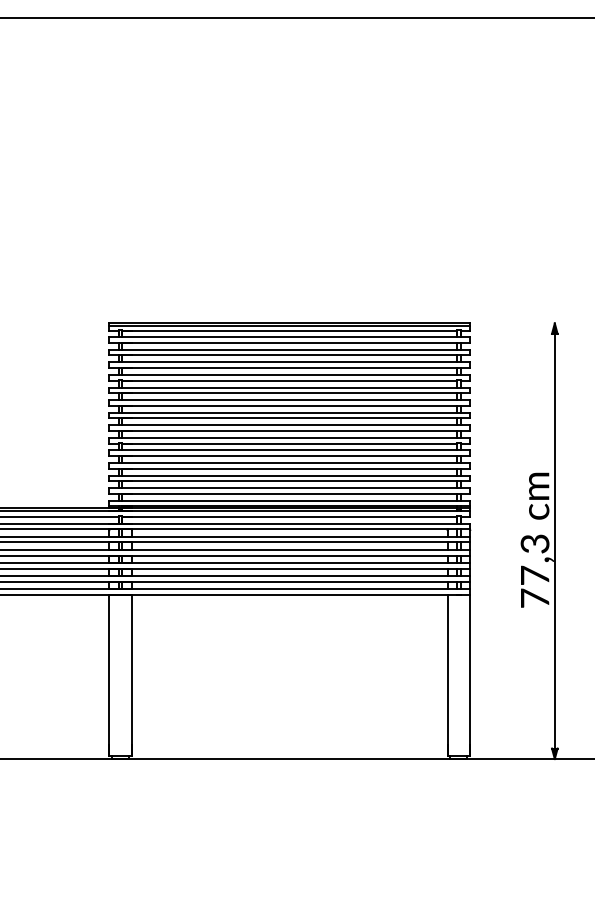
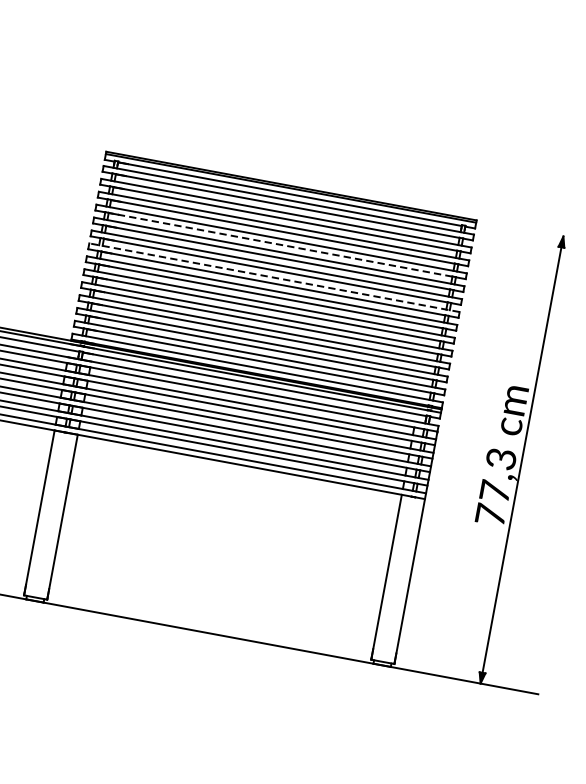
line: (289, 380) -> (280, 244), solid -> dashed
line: (289, 412) -> (274, 277), solid -> dashed

